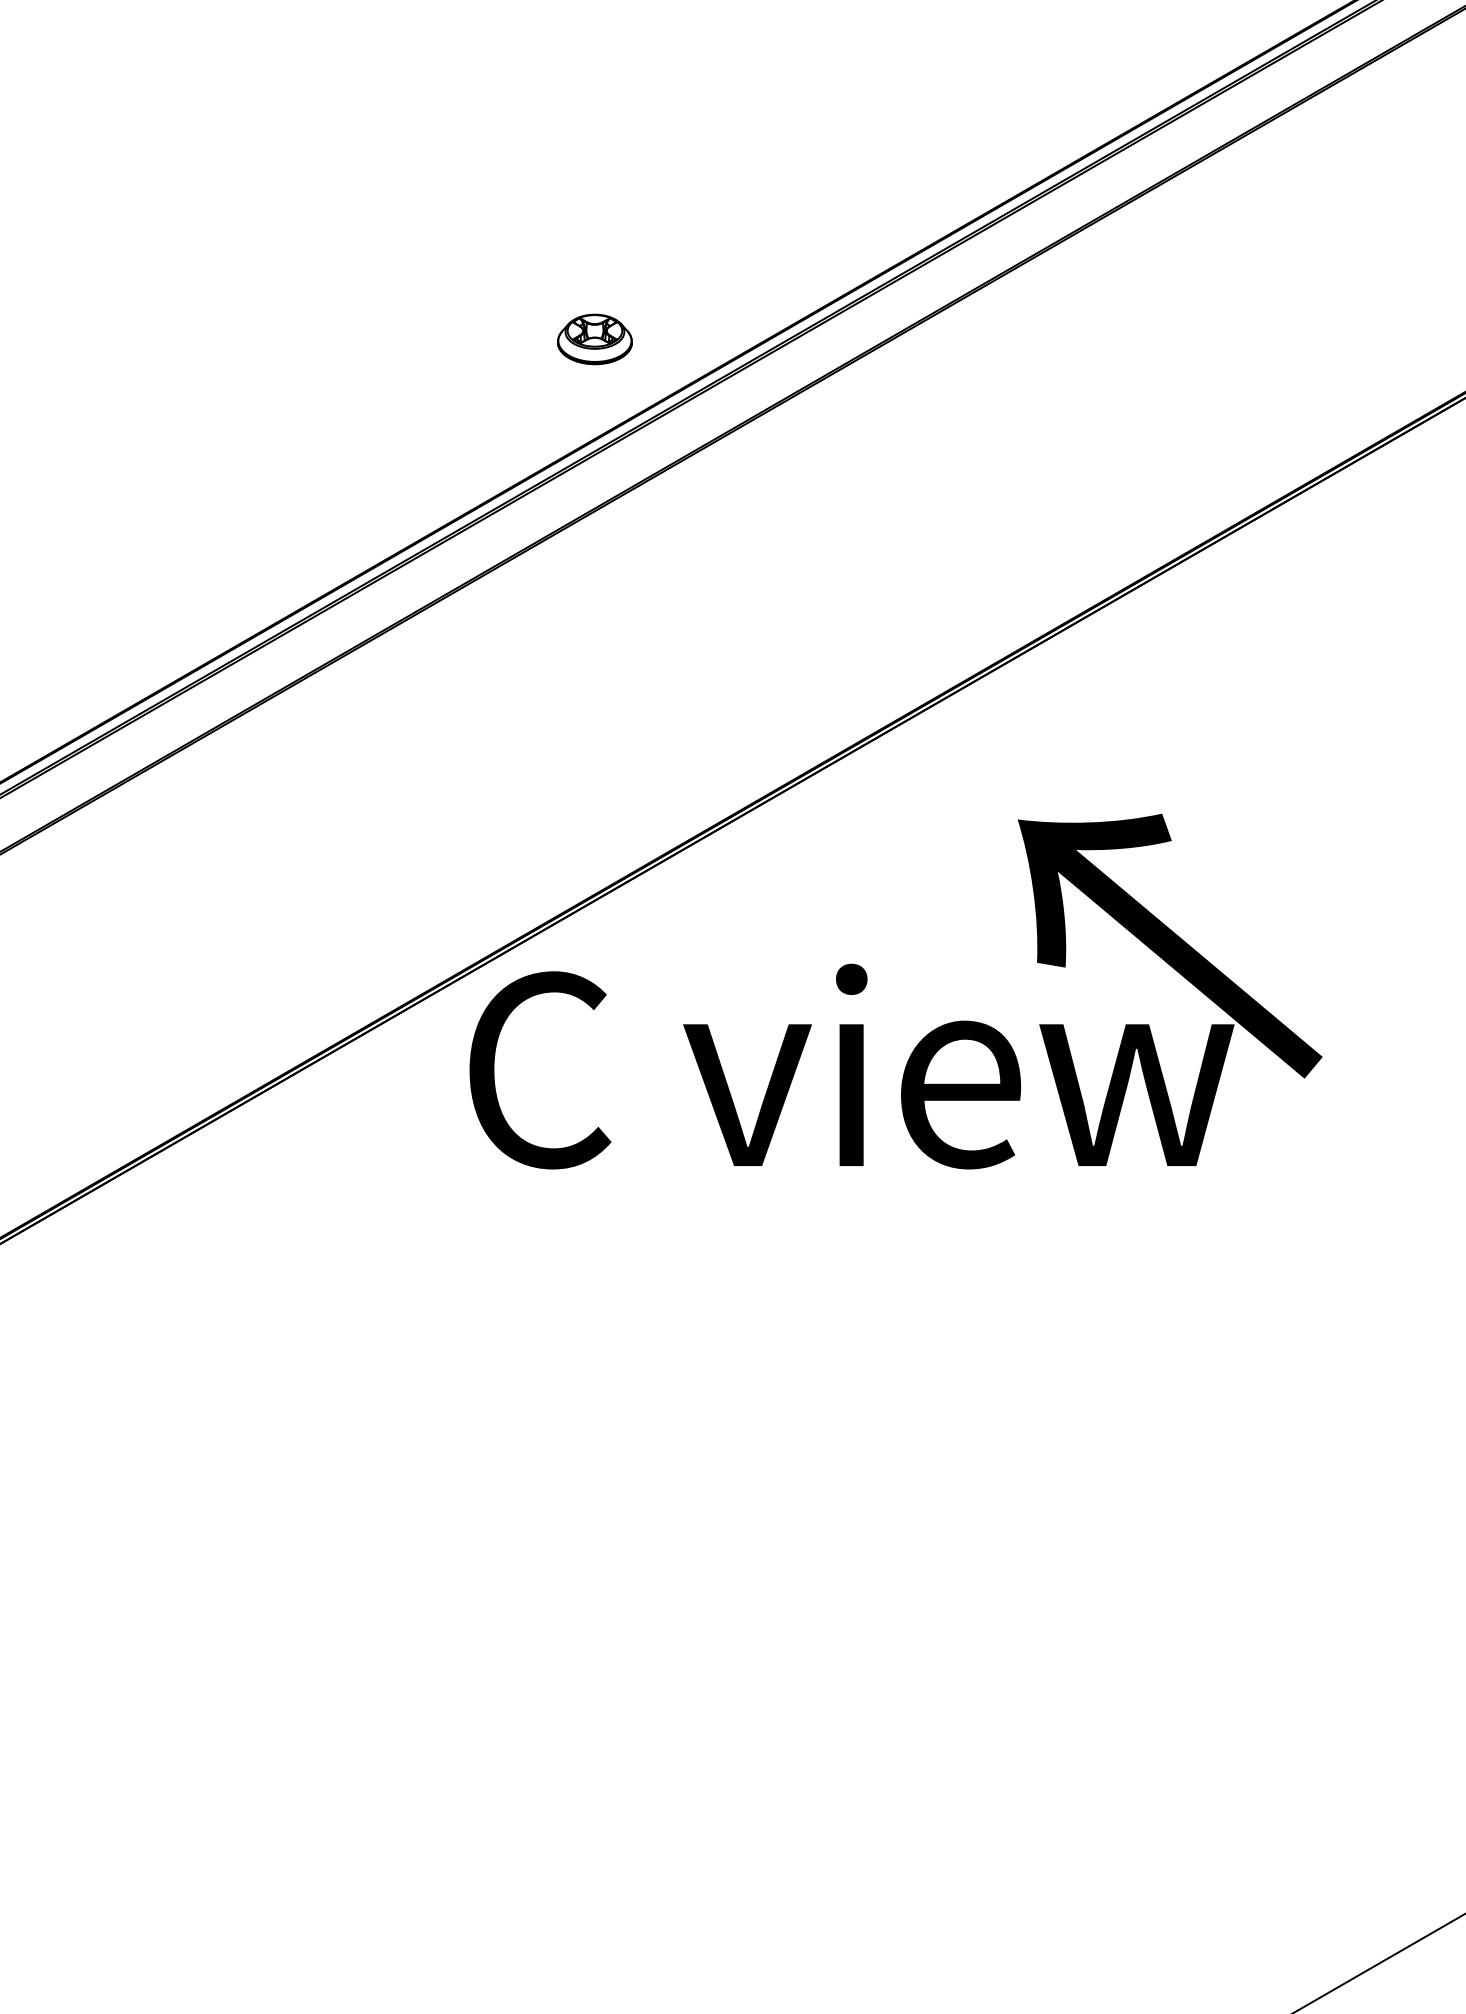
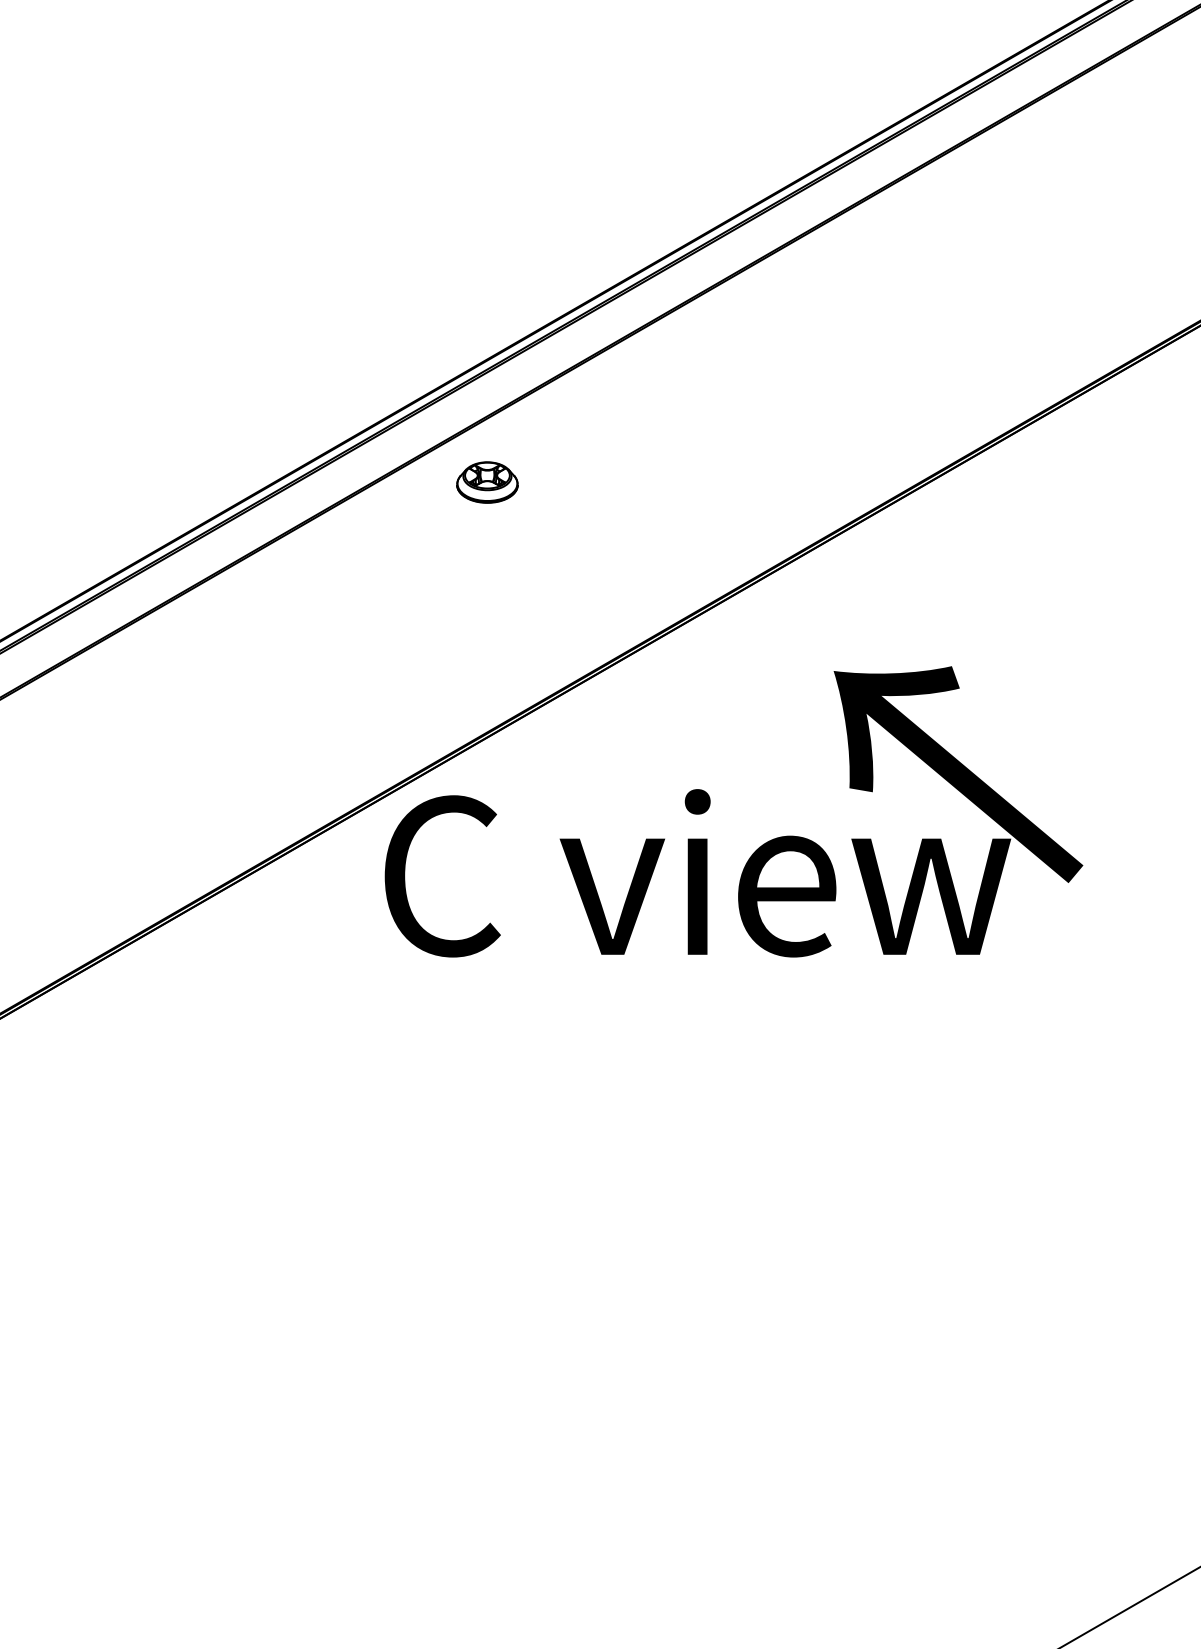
part: (594, 339) -> (487, 482), moved

